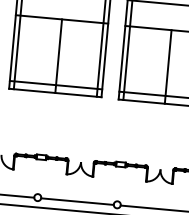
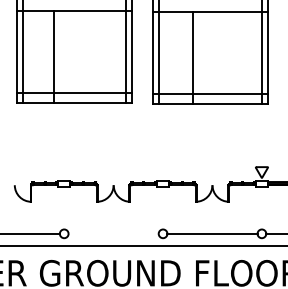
line: (59, 55) -> (54, 56), moved
line: (168, 66) -> (193, 57), moved
line: (77, 201) -> (113, 234), removed

